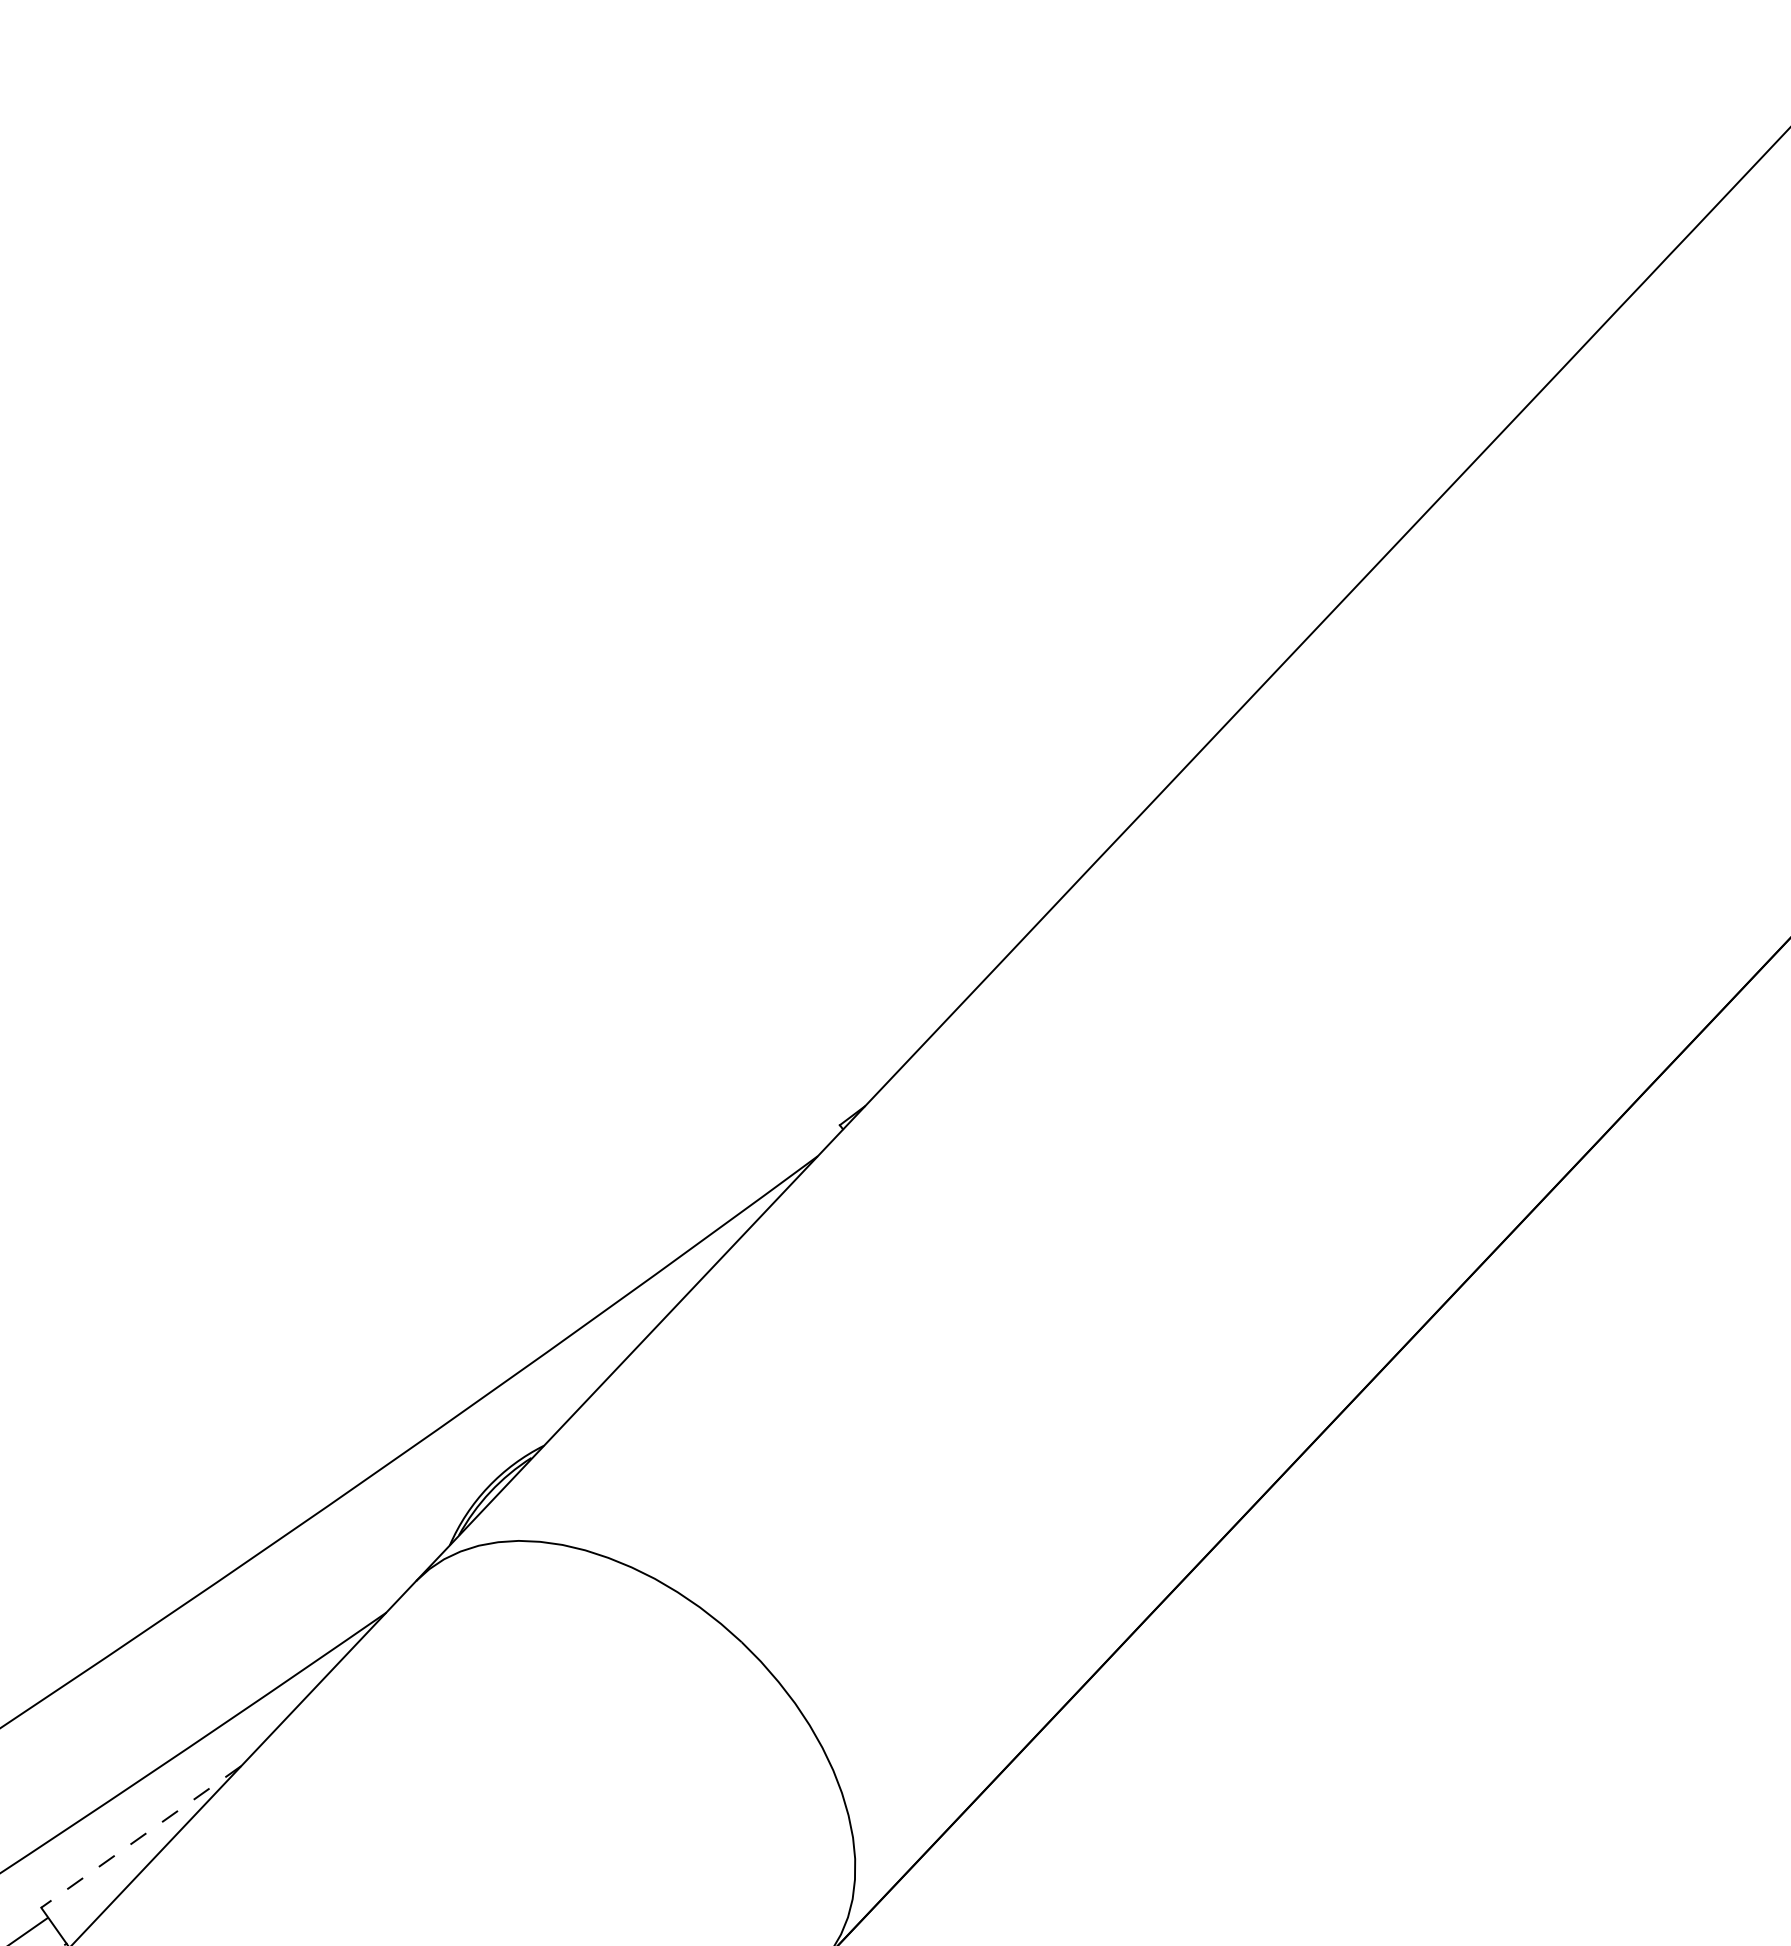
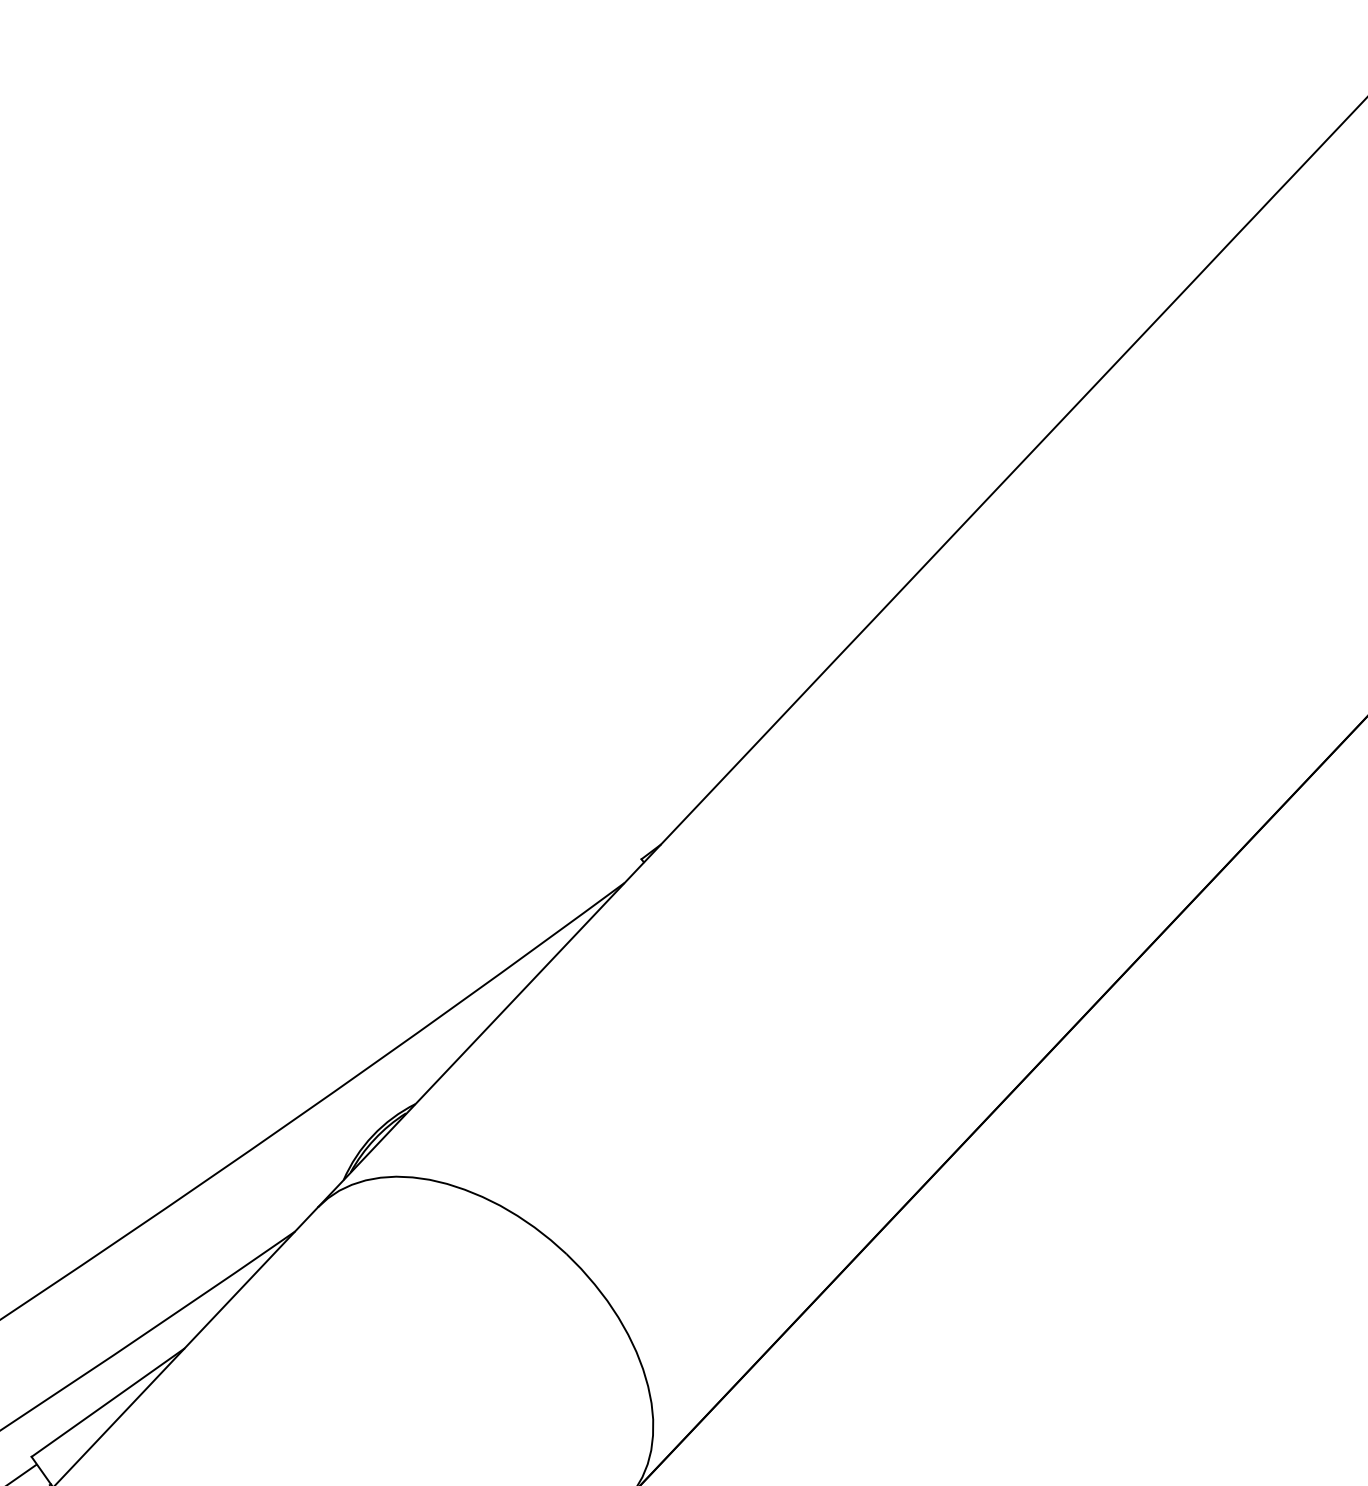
line: (140, 1837) -> (107, 1403), dashed -> solid

